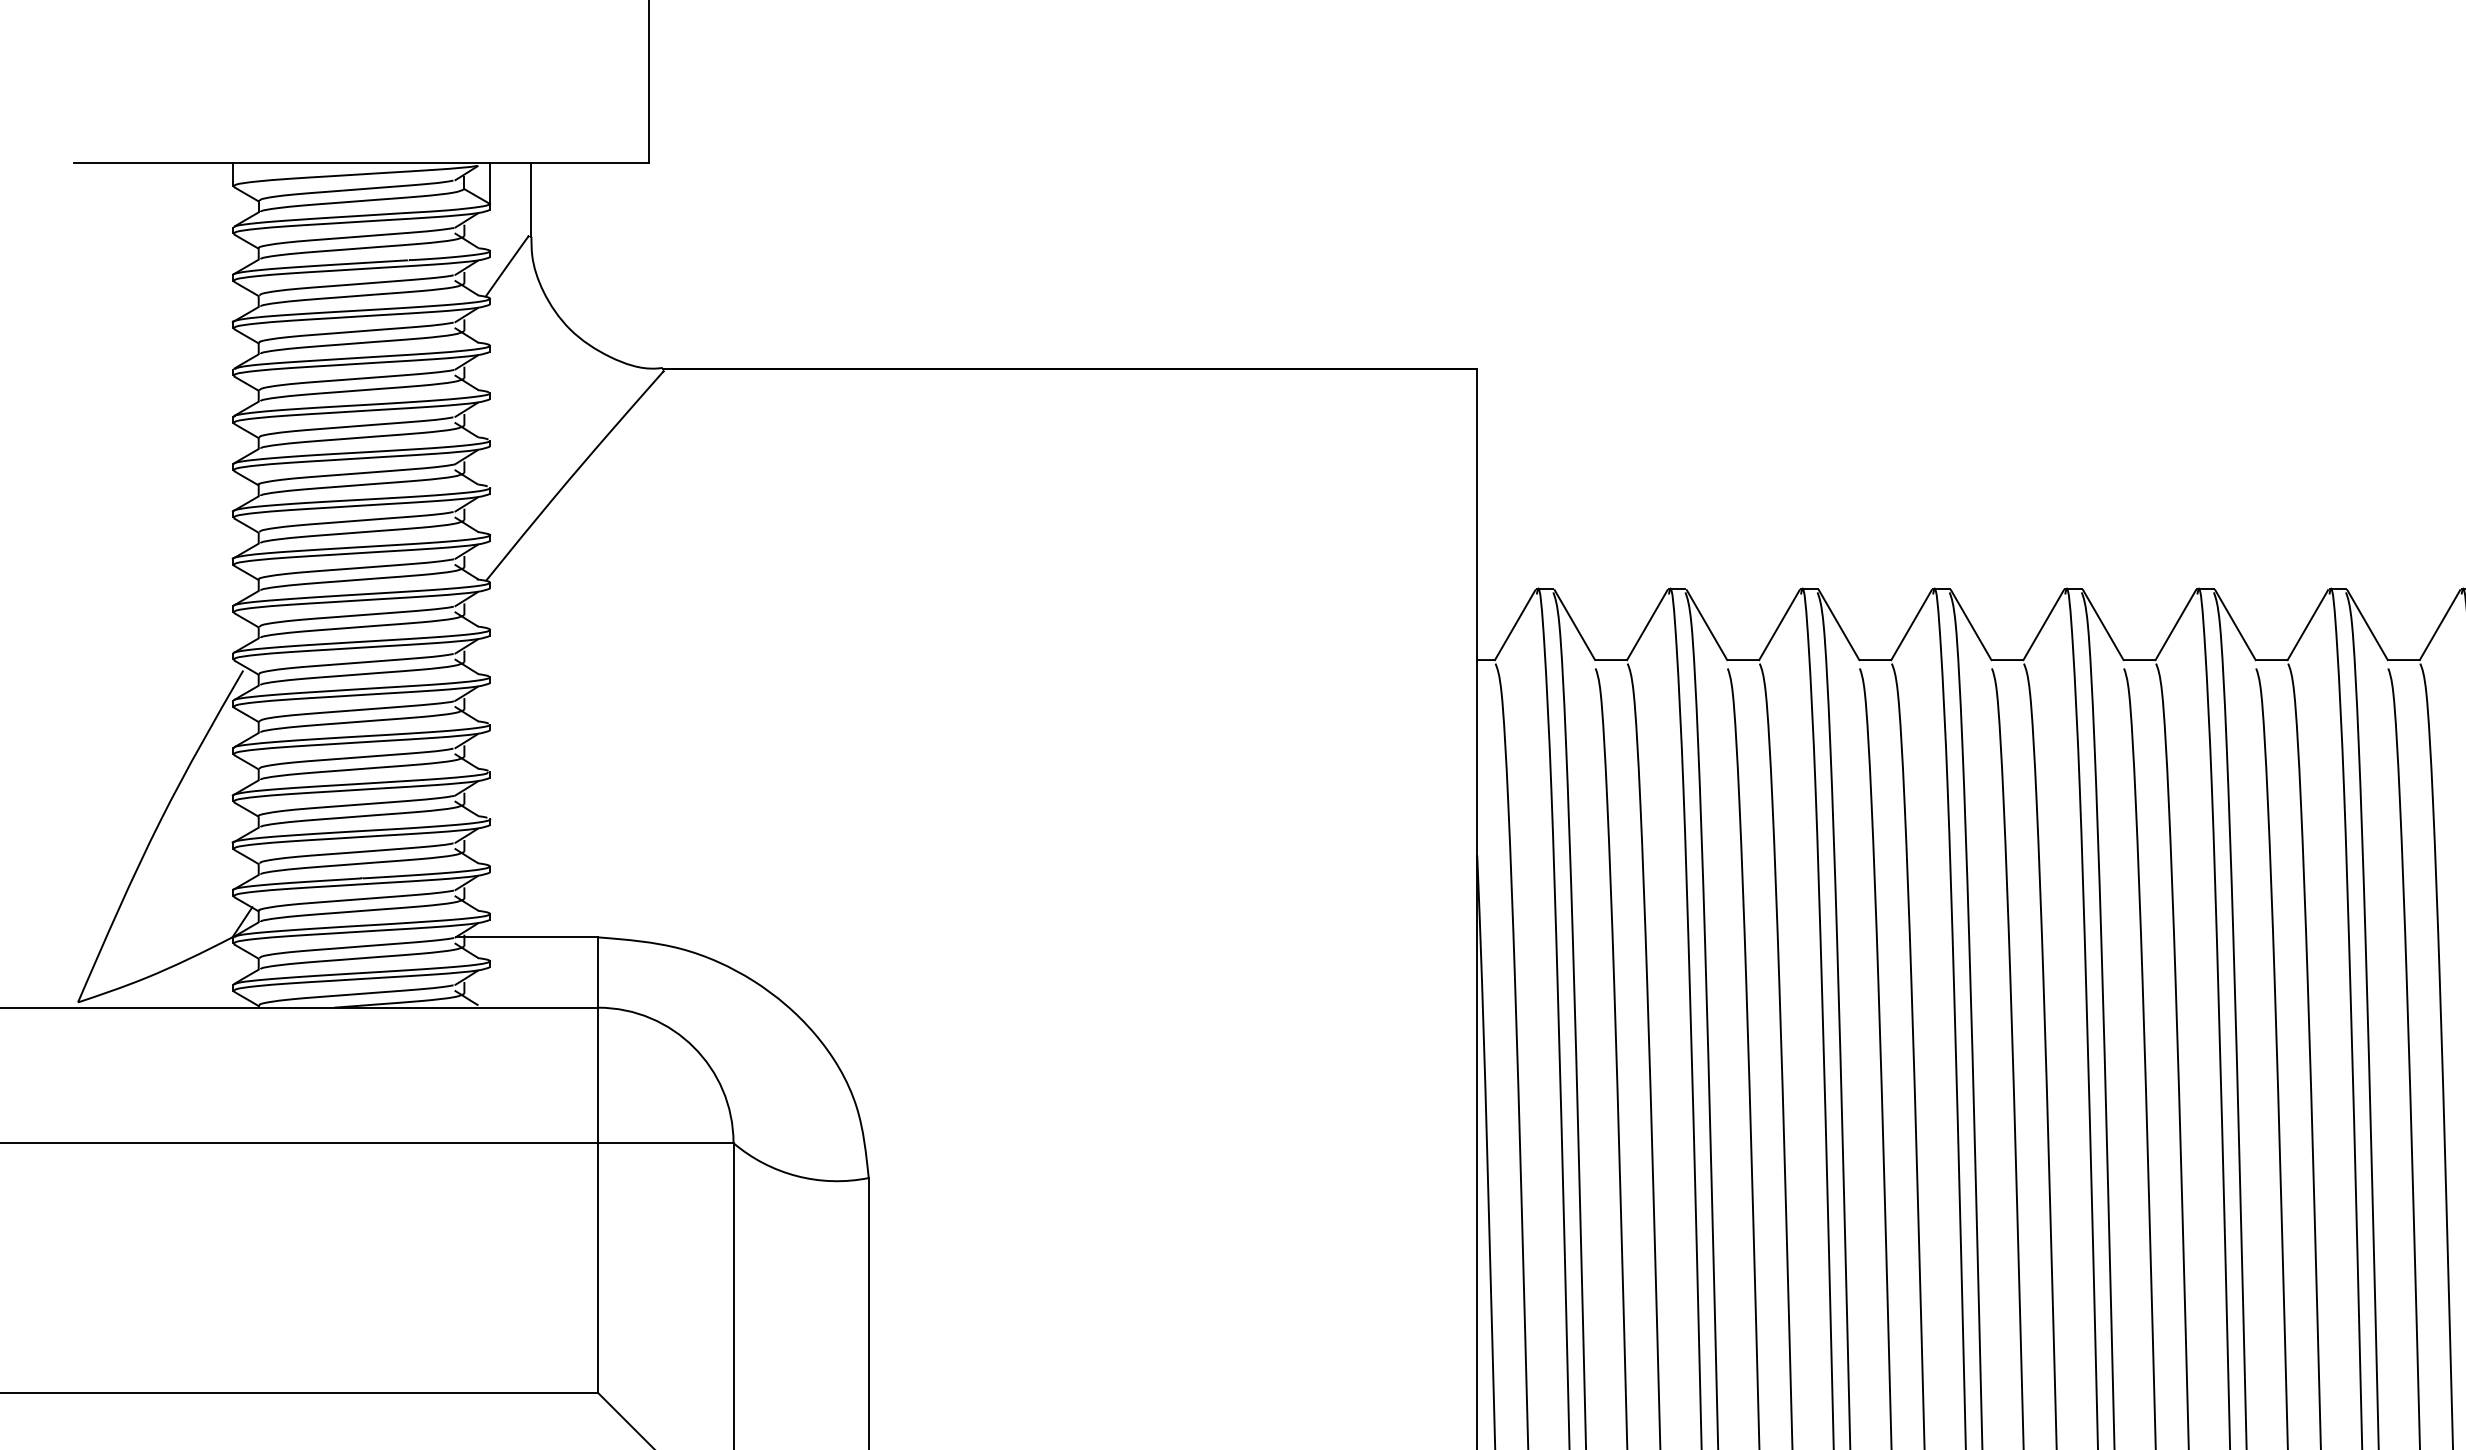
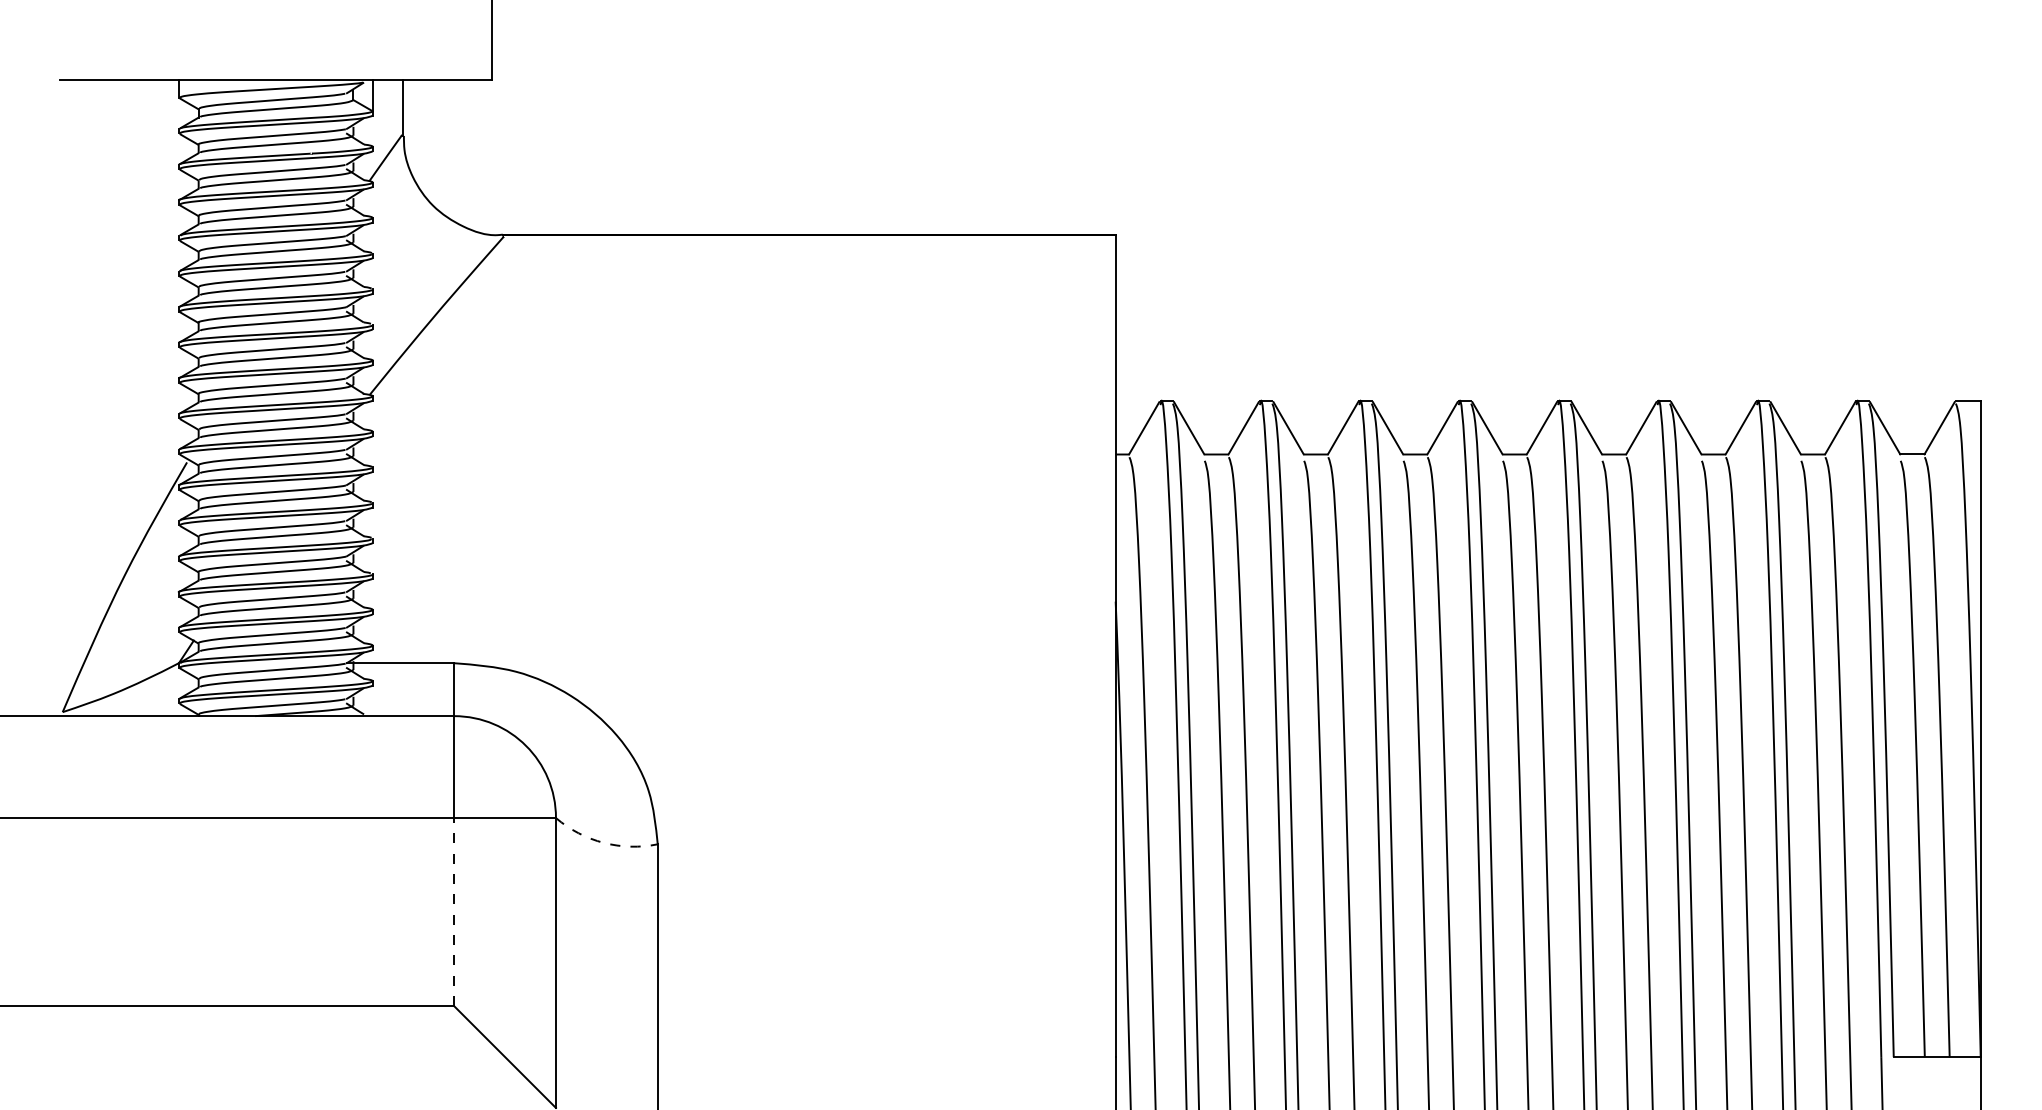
arc: (796, 1175) -> (603, 842), solid -> dashed
line: (598, 1267) -> (454, 911), solid -> dashed

